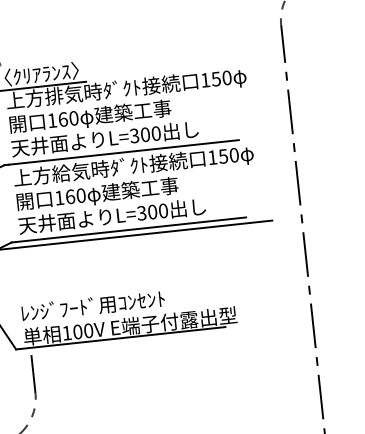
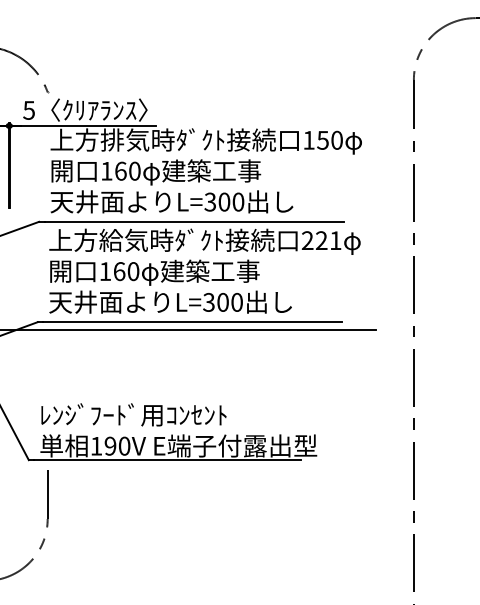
text: (223, 156) -> (321, 240), 150 -> 221
text: (77, 331) -> (110, 445), 100V -> 190V

